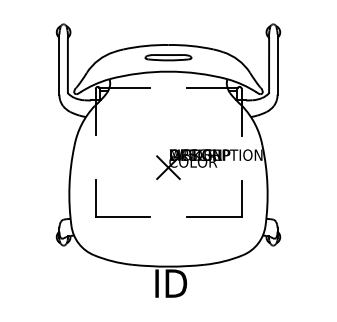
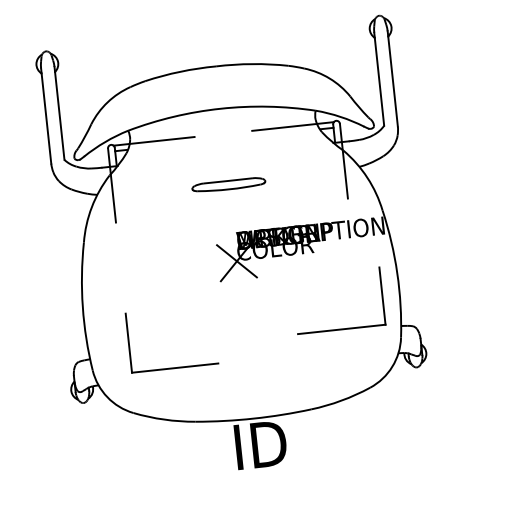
part: (168, 57) -> (228, 184), moved
part: (122, 216) -> (174, 367), moved
part: (214, 216) -> (342, 328), moved

